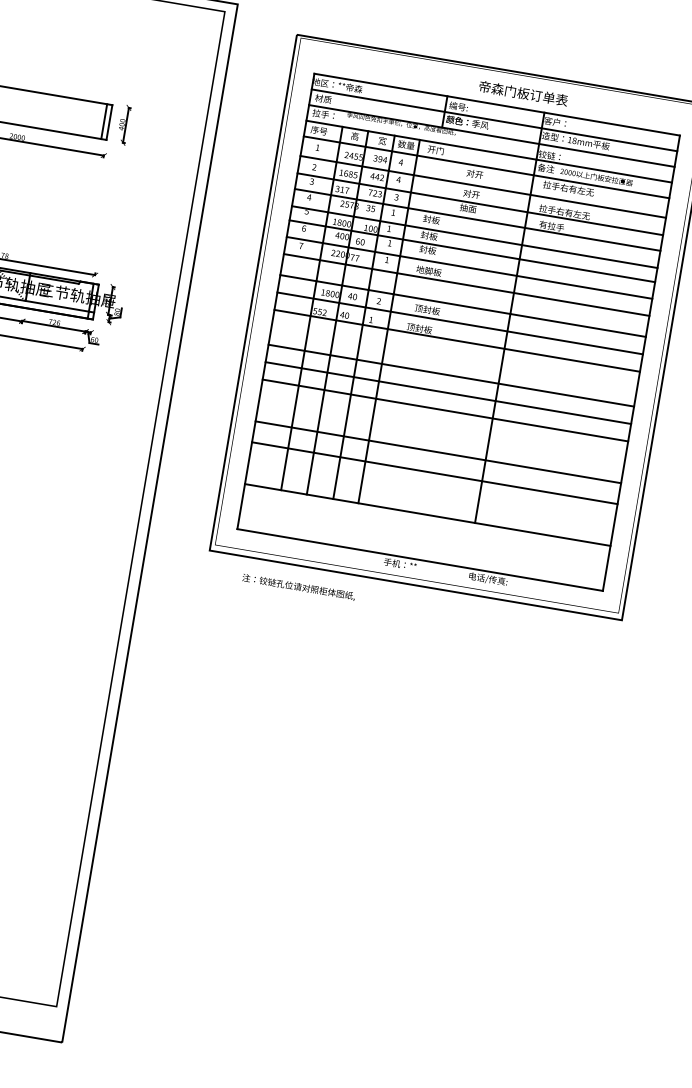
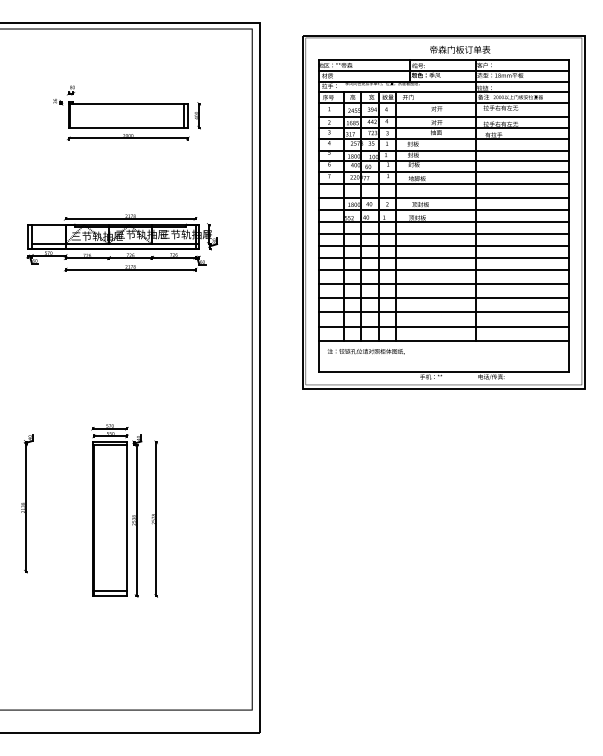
line: (453, 357) -> (443, 233), added
line: (441, 430) -> (443, 283), added
line: (430, 493) -> (443, 326), added
text: (297, 586) -> (365, 351), moved

